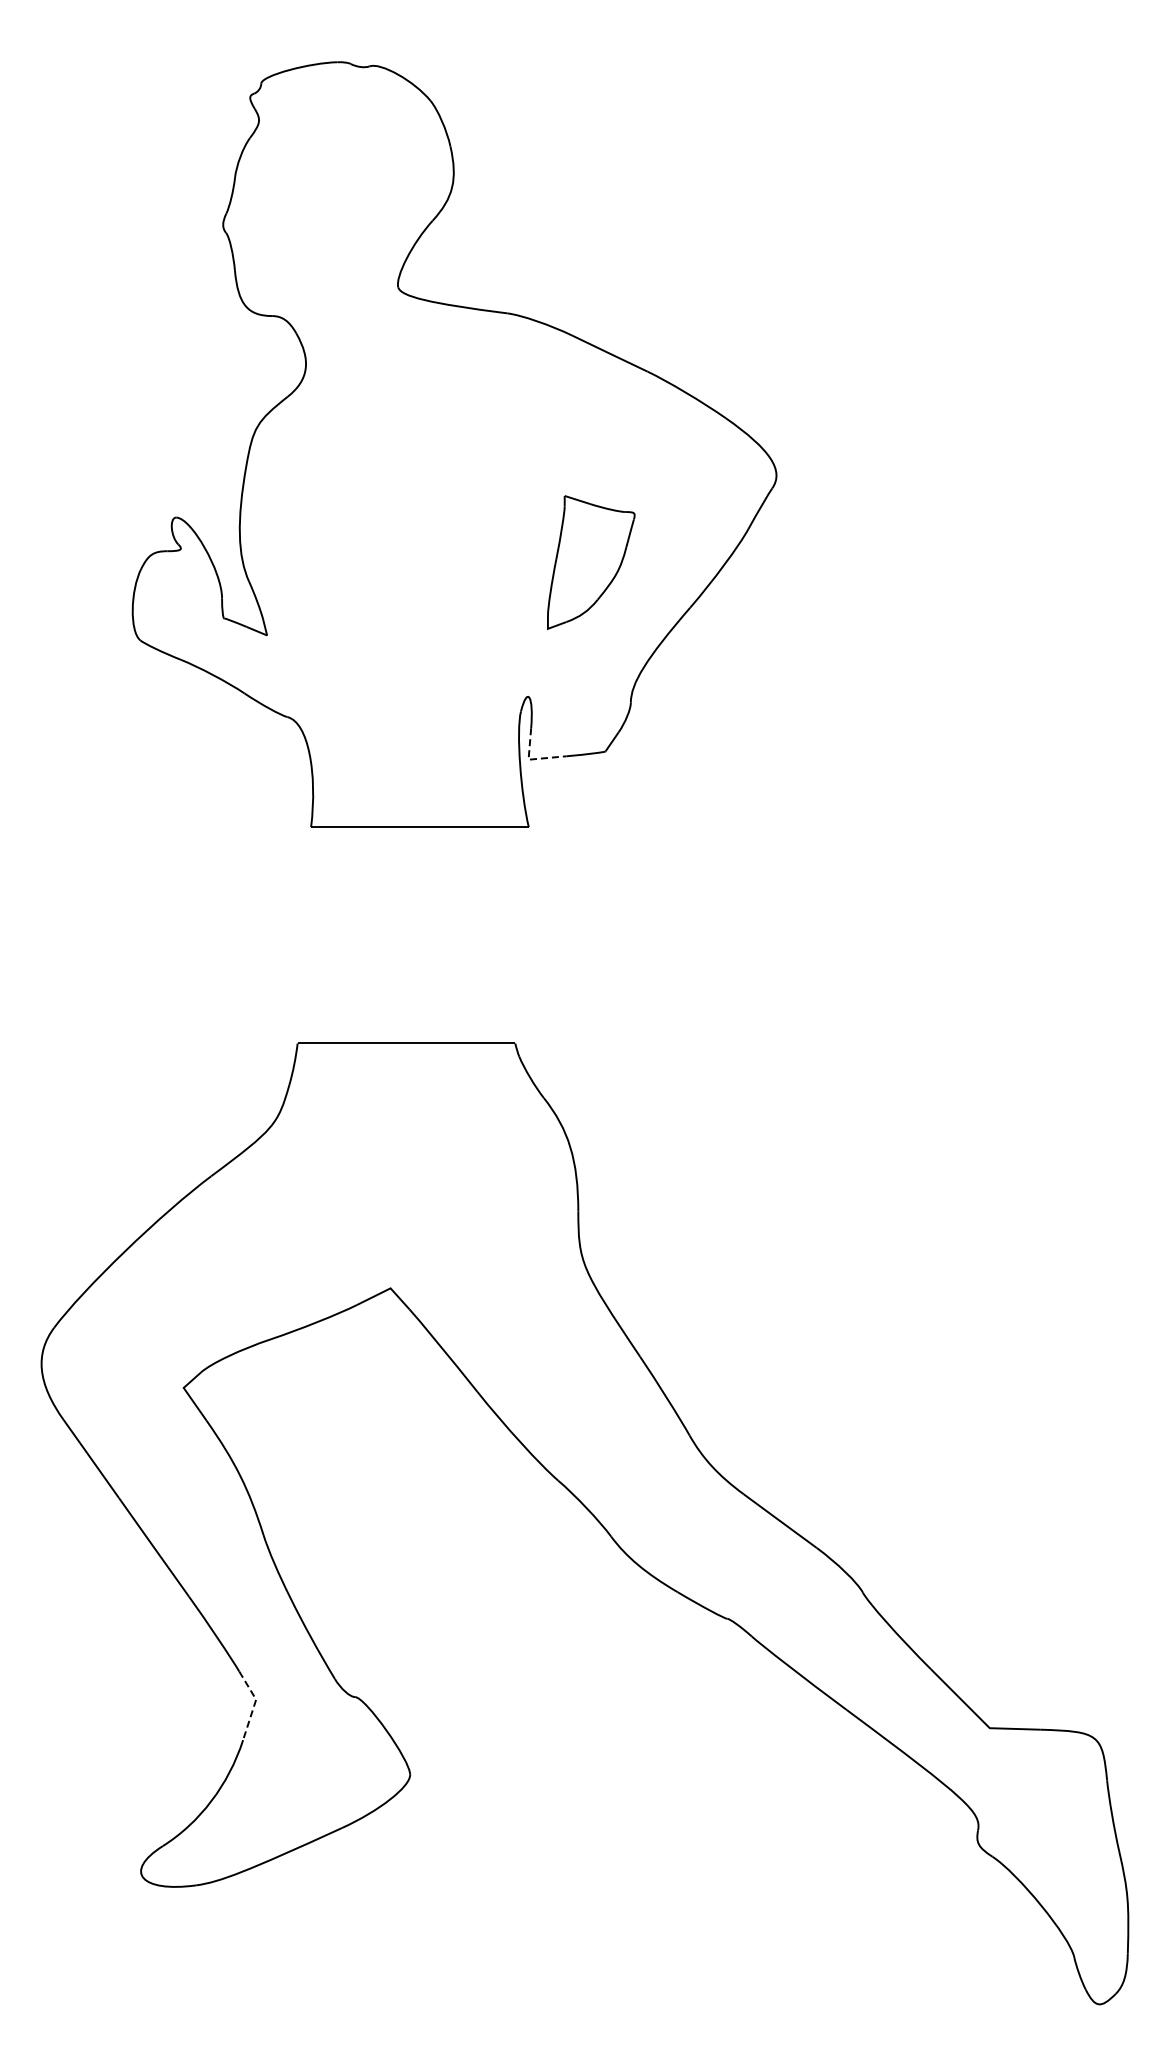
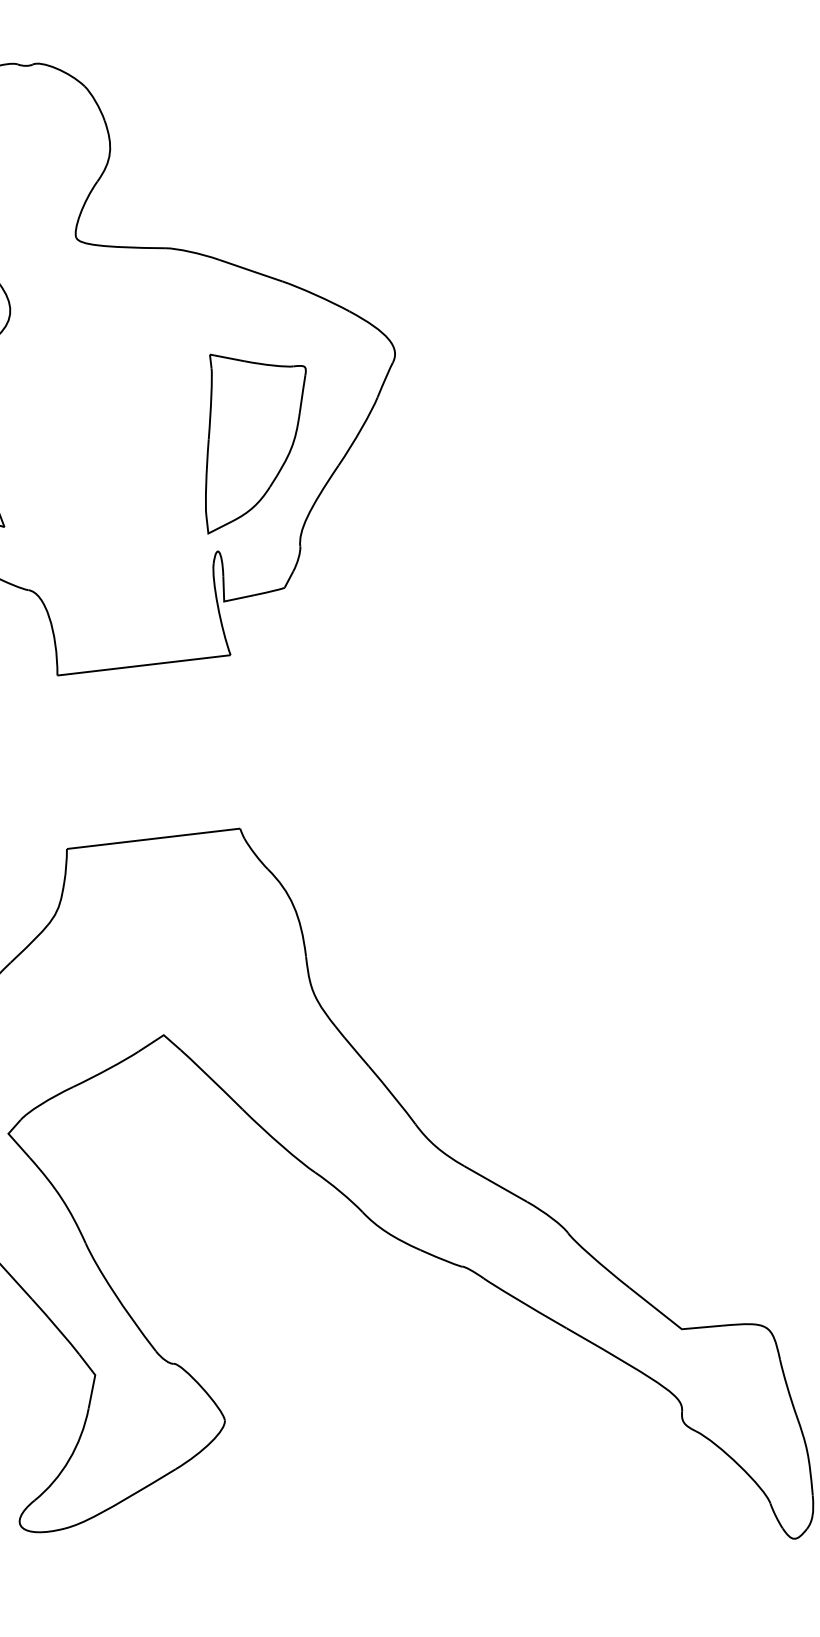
part: (591, 562) -> (255, 438), size x1.67
line: (531, 759) -> (226, 601), dashed -> solid
line: (254, 1704) -> (94, 1379), dashed -> solid

